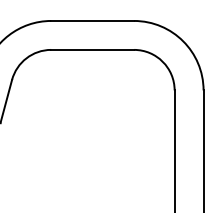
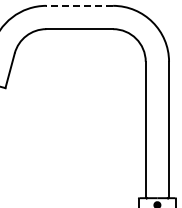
line: (92, 20) -> (79, 5), solid -> dashed

